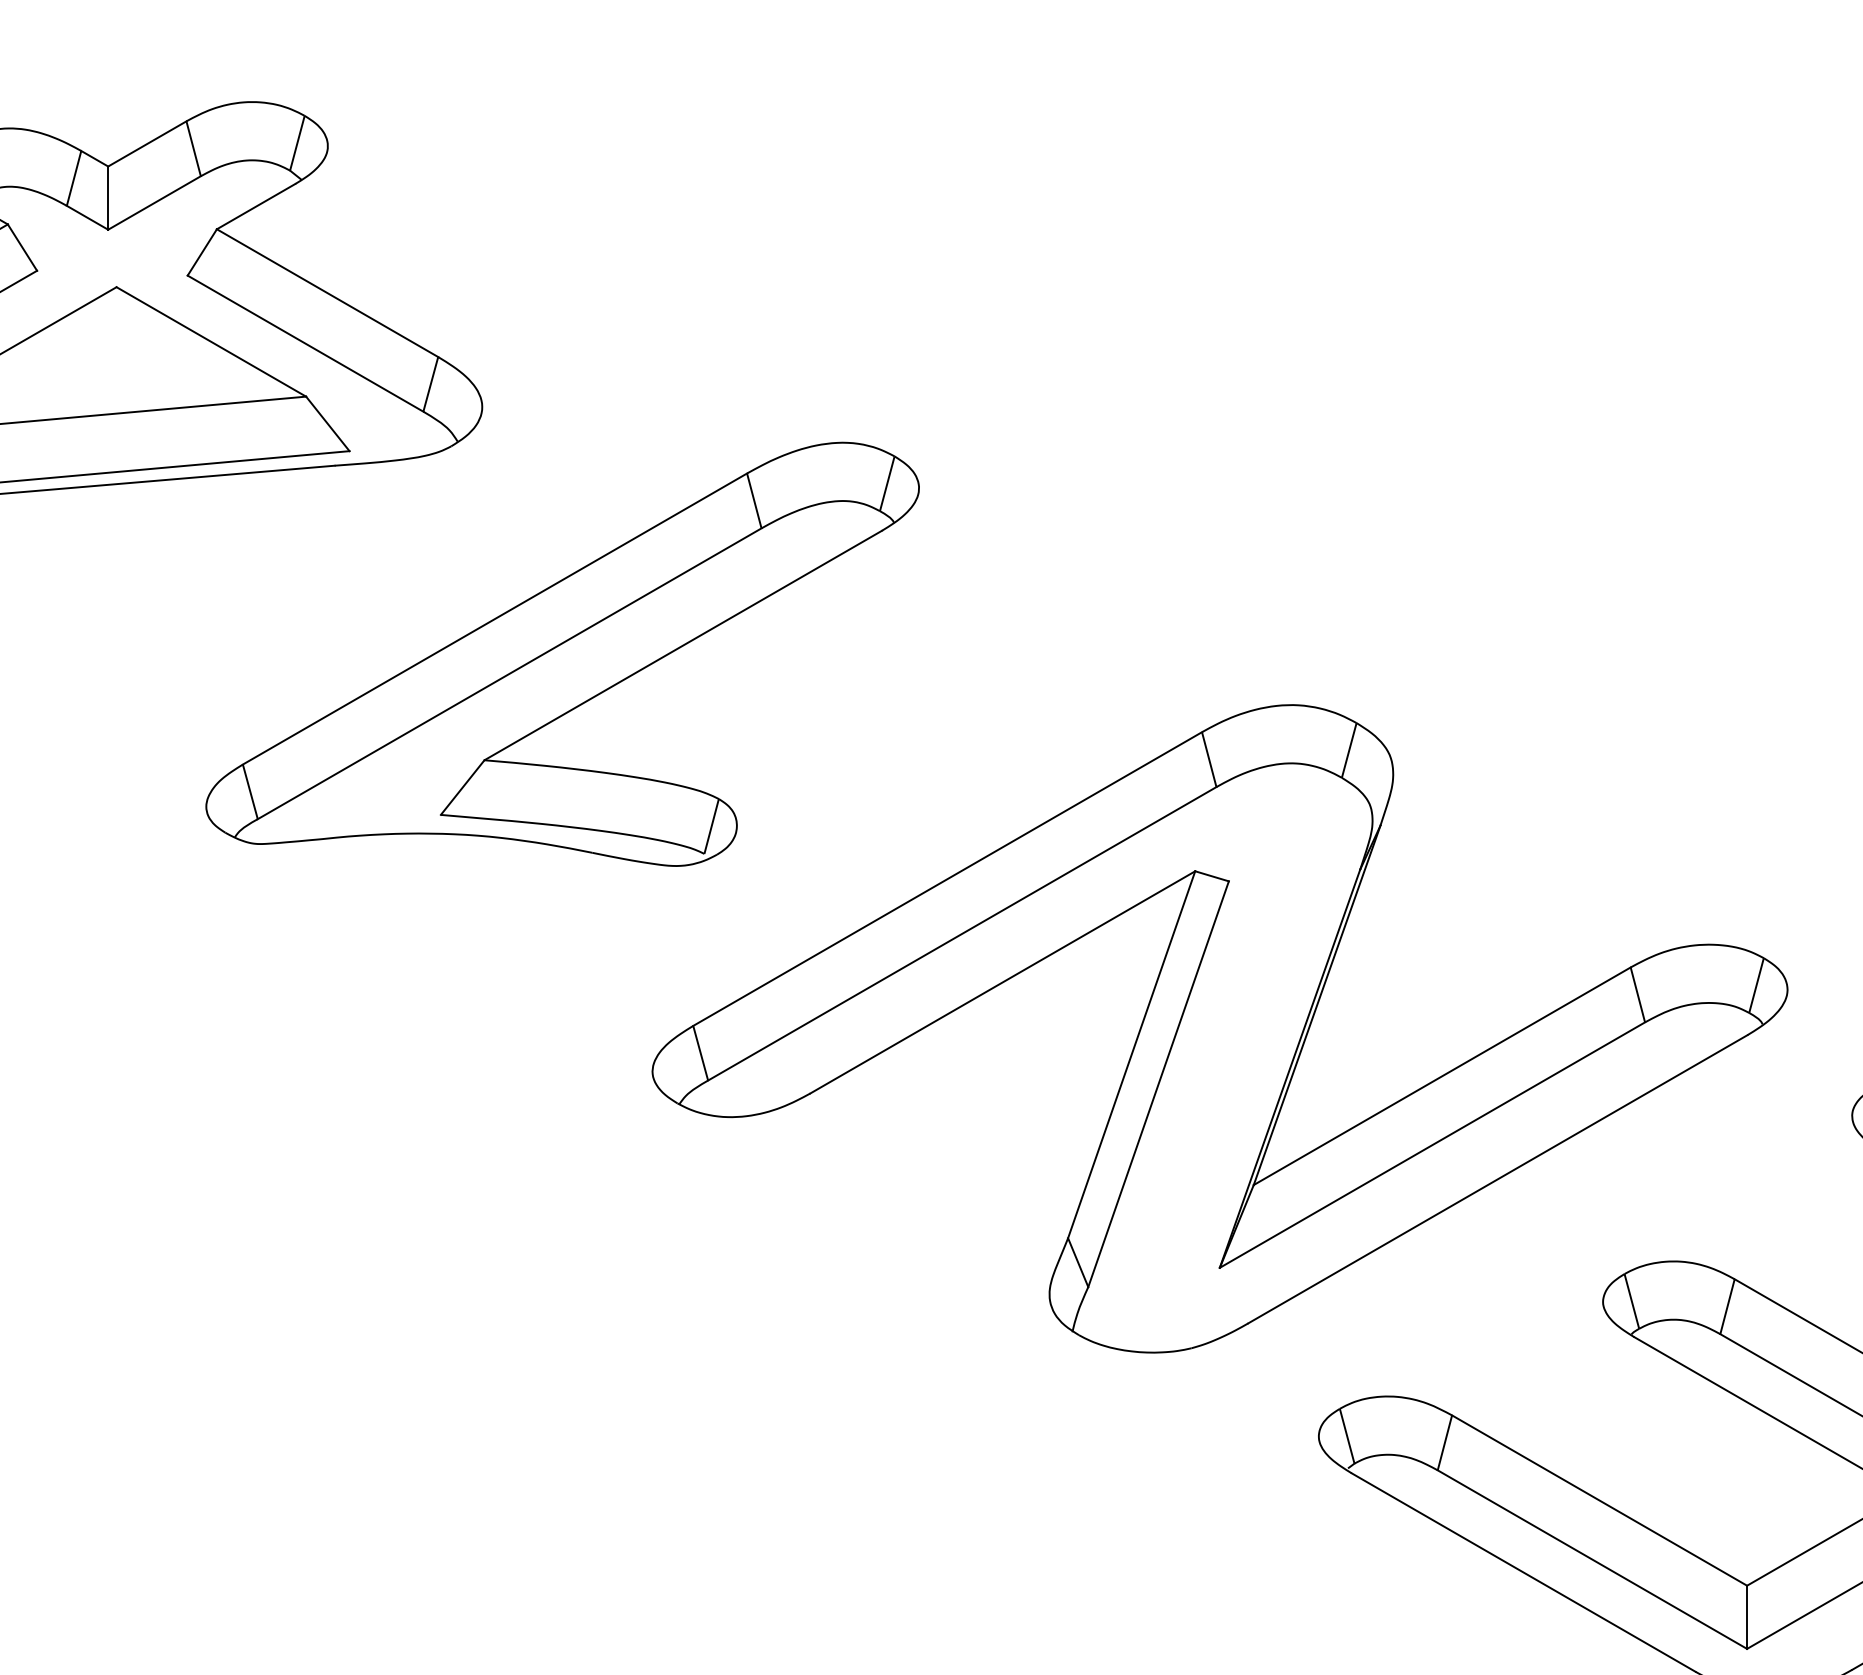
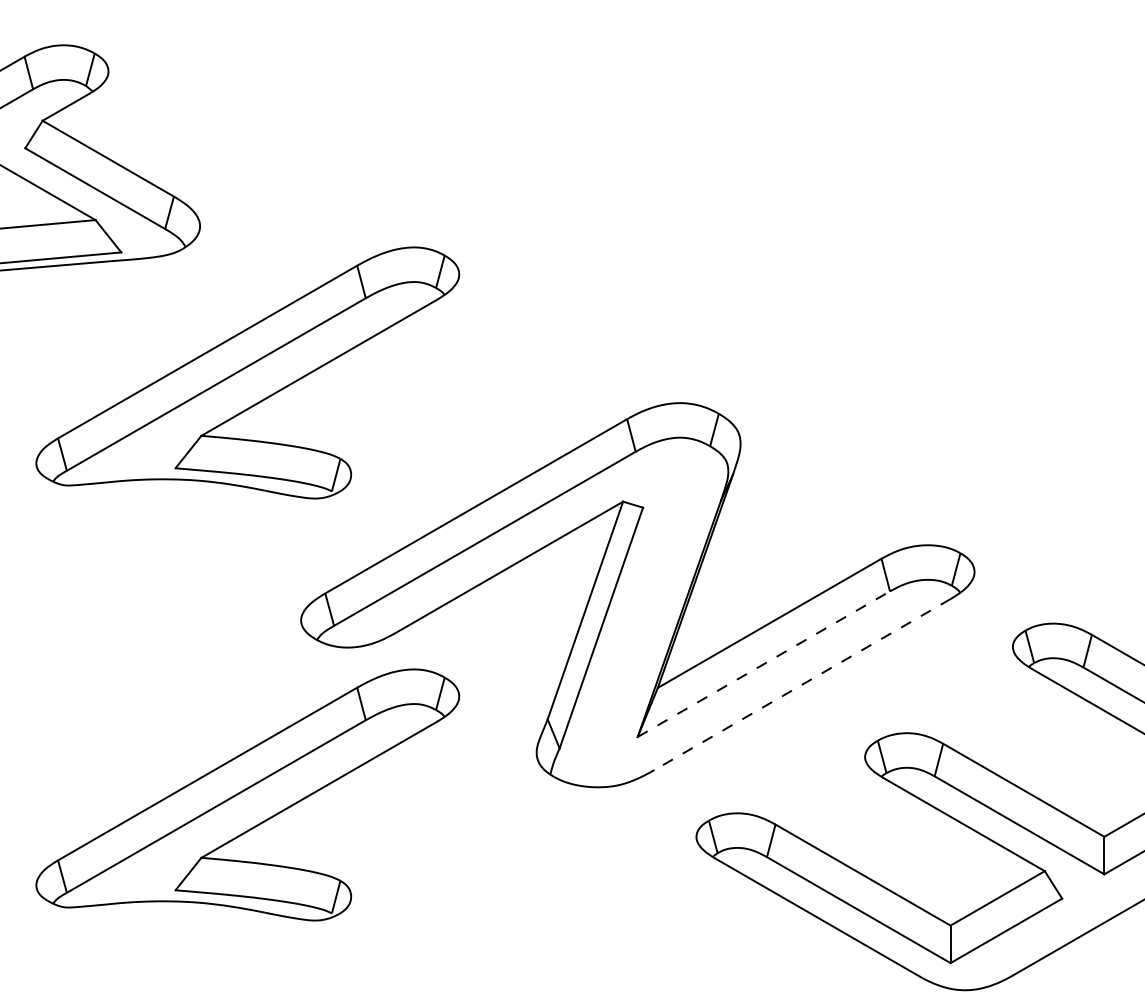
line: (1431, 1145) -> (763, 664), solid -> dashed
line: (1497, 1179) -> (802, 684), solid -> dashed
part: (562, 1364) -> (247, 794), added

